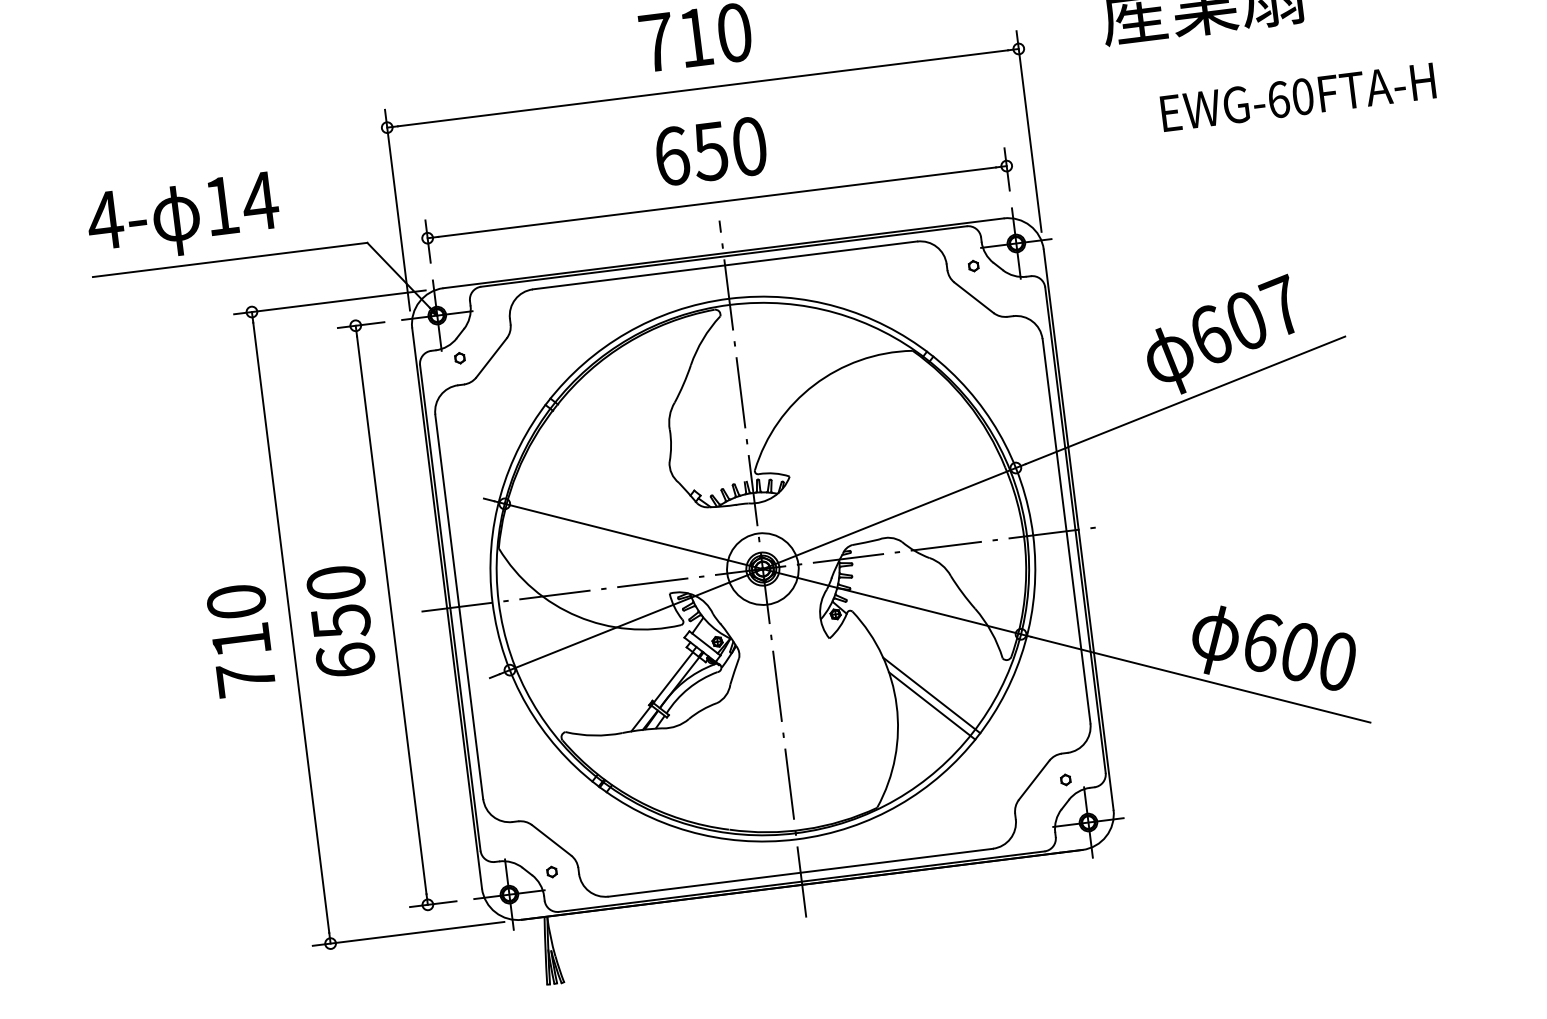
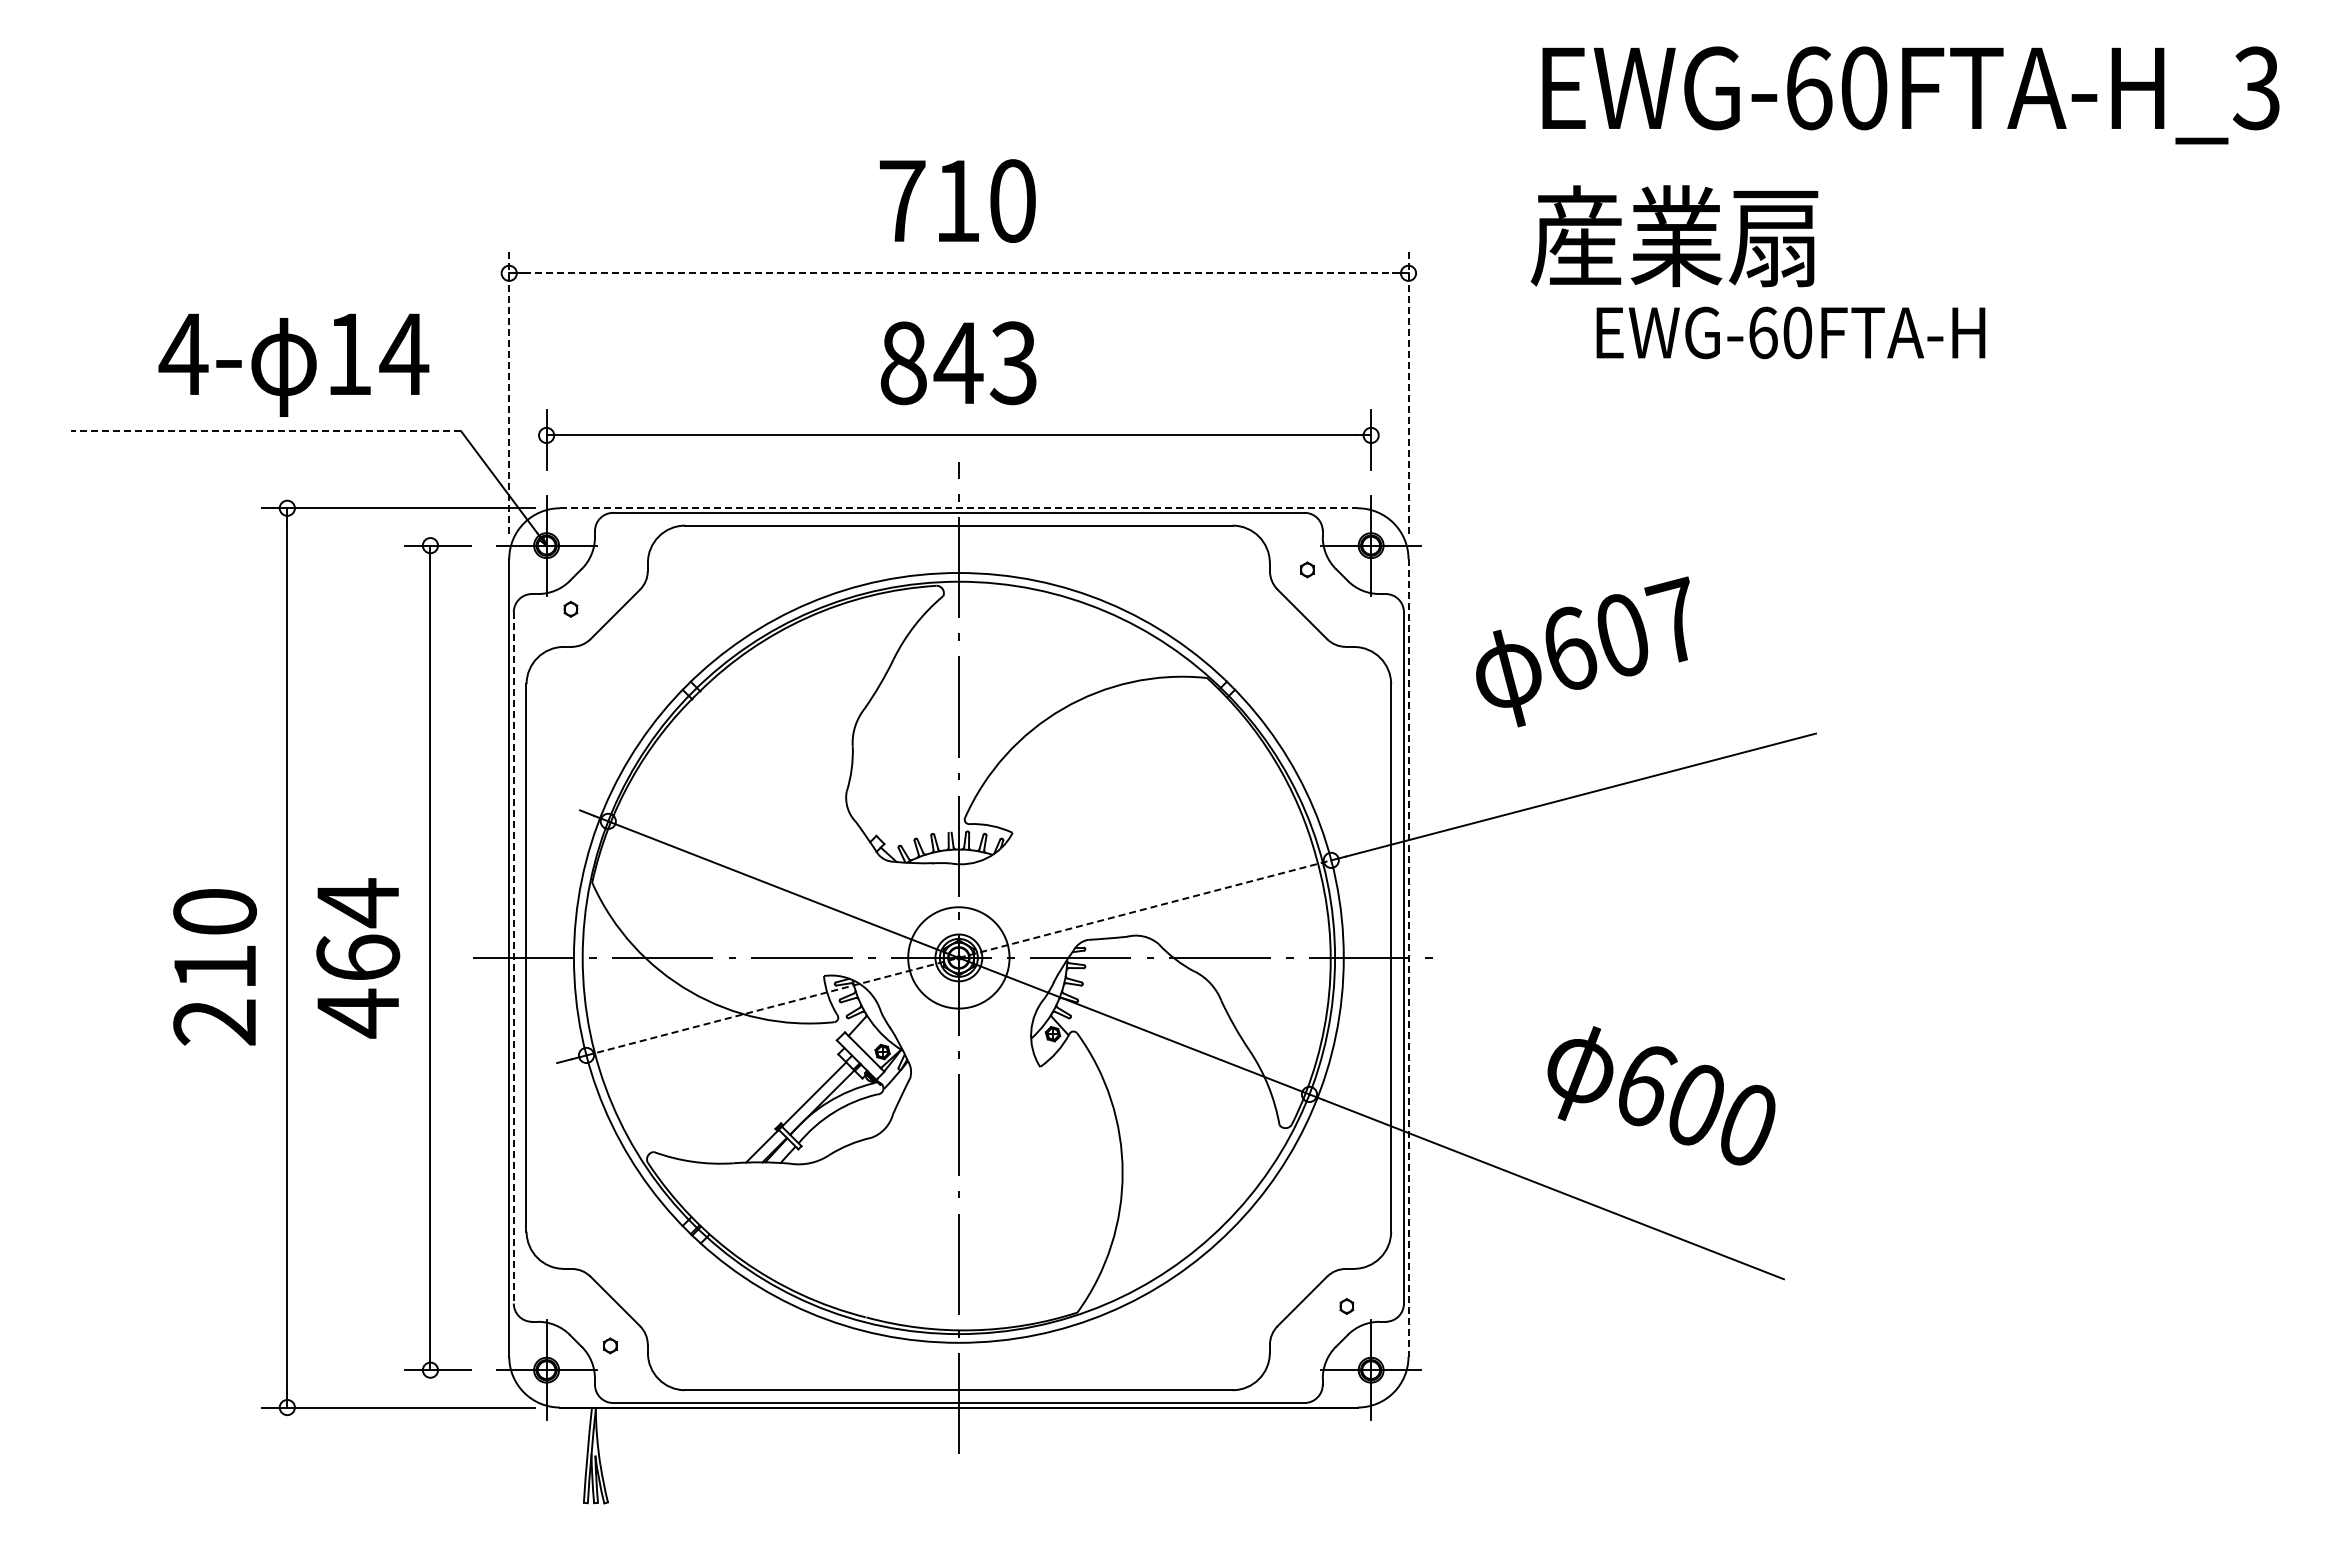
line: (703, 88) -> (959, 273), solid -> dashed
text: (1297, 97) -> (1790, 332), moved
line: (1029, 131) -> (1408, 390), solid -> dashed
text: (710, 151) -> (958, 363), 650 -> 843
line: (397, 209) -> (509, 390), solid -> dashed
text: (183, 218) -> (293, 364), moved
line: (723, 253) -> (958, 508), solid -> dashed
line: (229, 260) -> (265, 431), solid -> dashed
text: (1219, 335) -> (1582, 651), moved
line: (1078, 529) -> (1408, 957), solid -> dashed
line: (762, 568) -> (958, 957), solid -> dashed
line: (450, 607) -> (513, 957), solid -> dashed
text: (341, 622) -> (358, 958), 650 -> 464
text: (1274, 648) -> (1661, 1095), moved
text: (245, 679) -> (214, 1022), 710 -> 210
line: (931, 695) -> (1173, 1164), removed
line: (932, 706) -> (1172, 1179), removed

